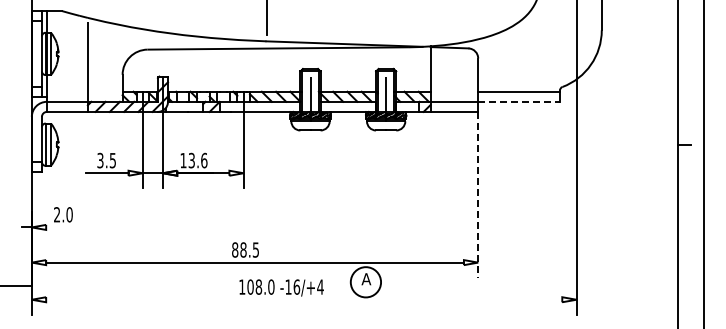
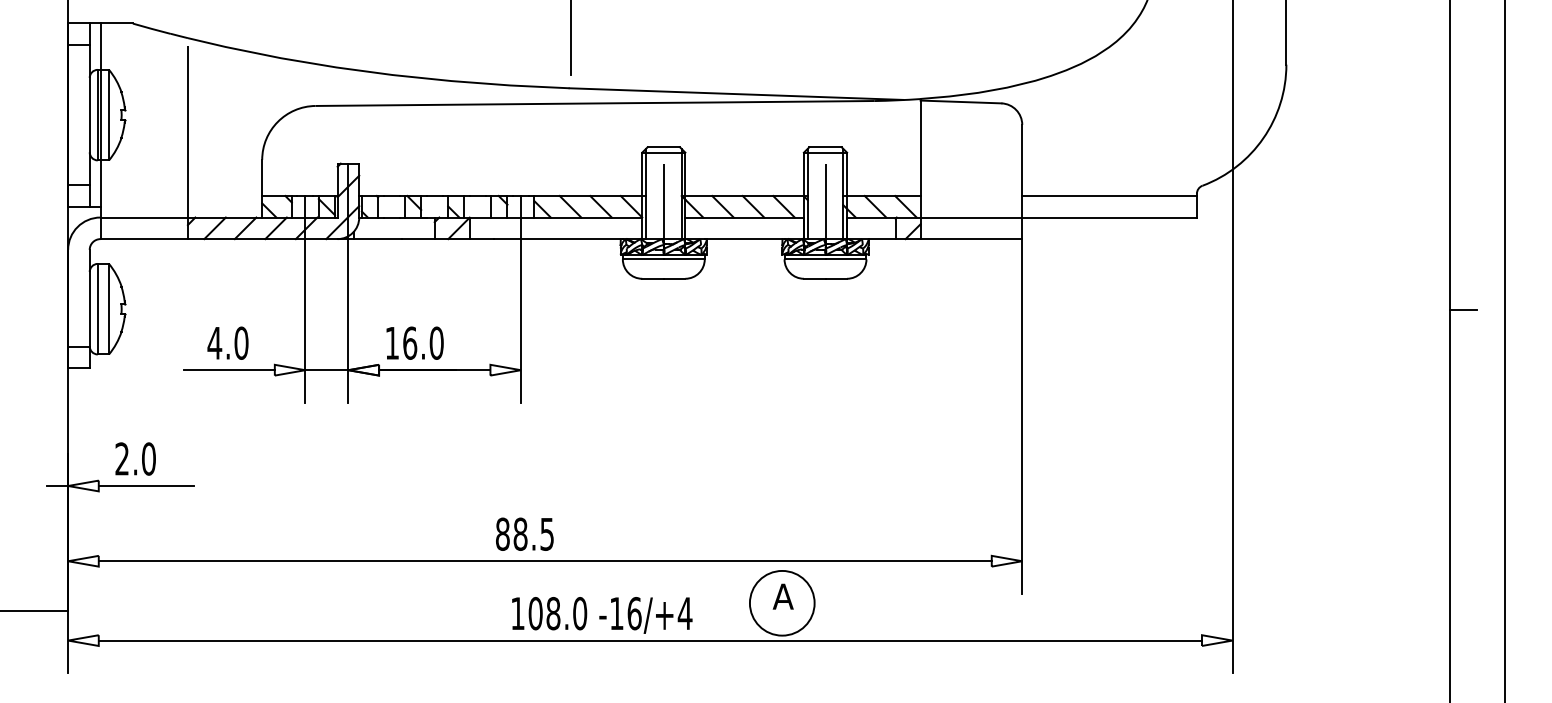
line: (519, 101) -> (1110, 216), dashed -> solid
text: (106, 160) -> (227, 342), 3.5 -> 4.0
text: (197, 160) -> (422, 342), 13.6 -> 16.0
line: (478, 194) -> (1022, 415), dashed -> solid
line: (68, 227) -> (146, 486), added
line: (304, 299) -> (650, 640), added

